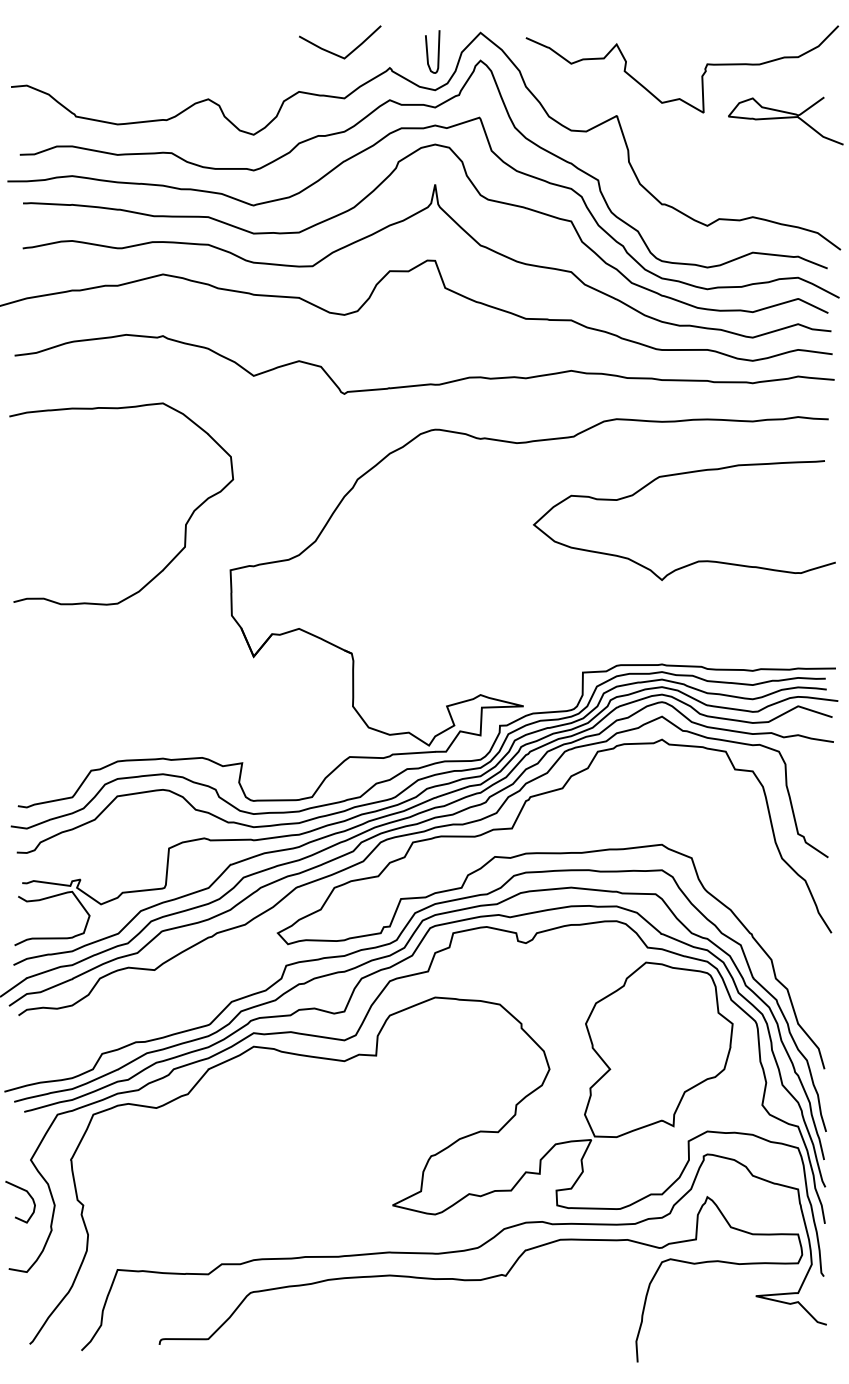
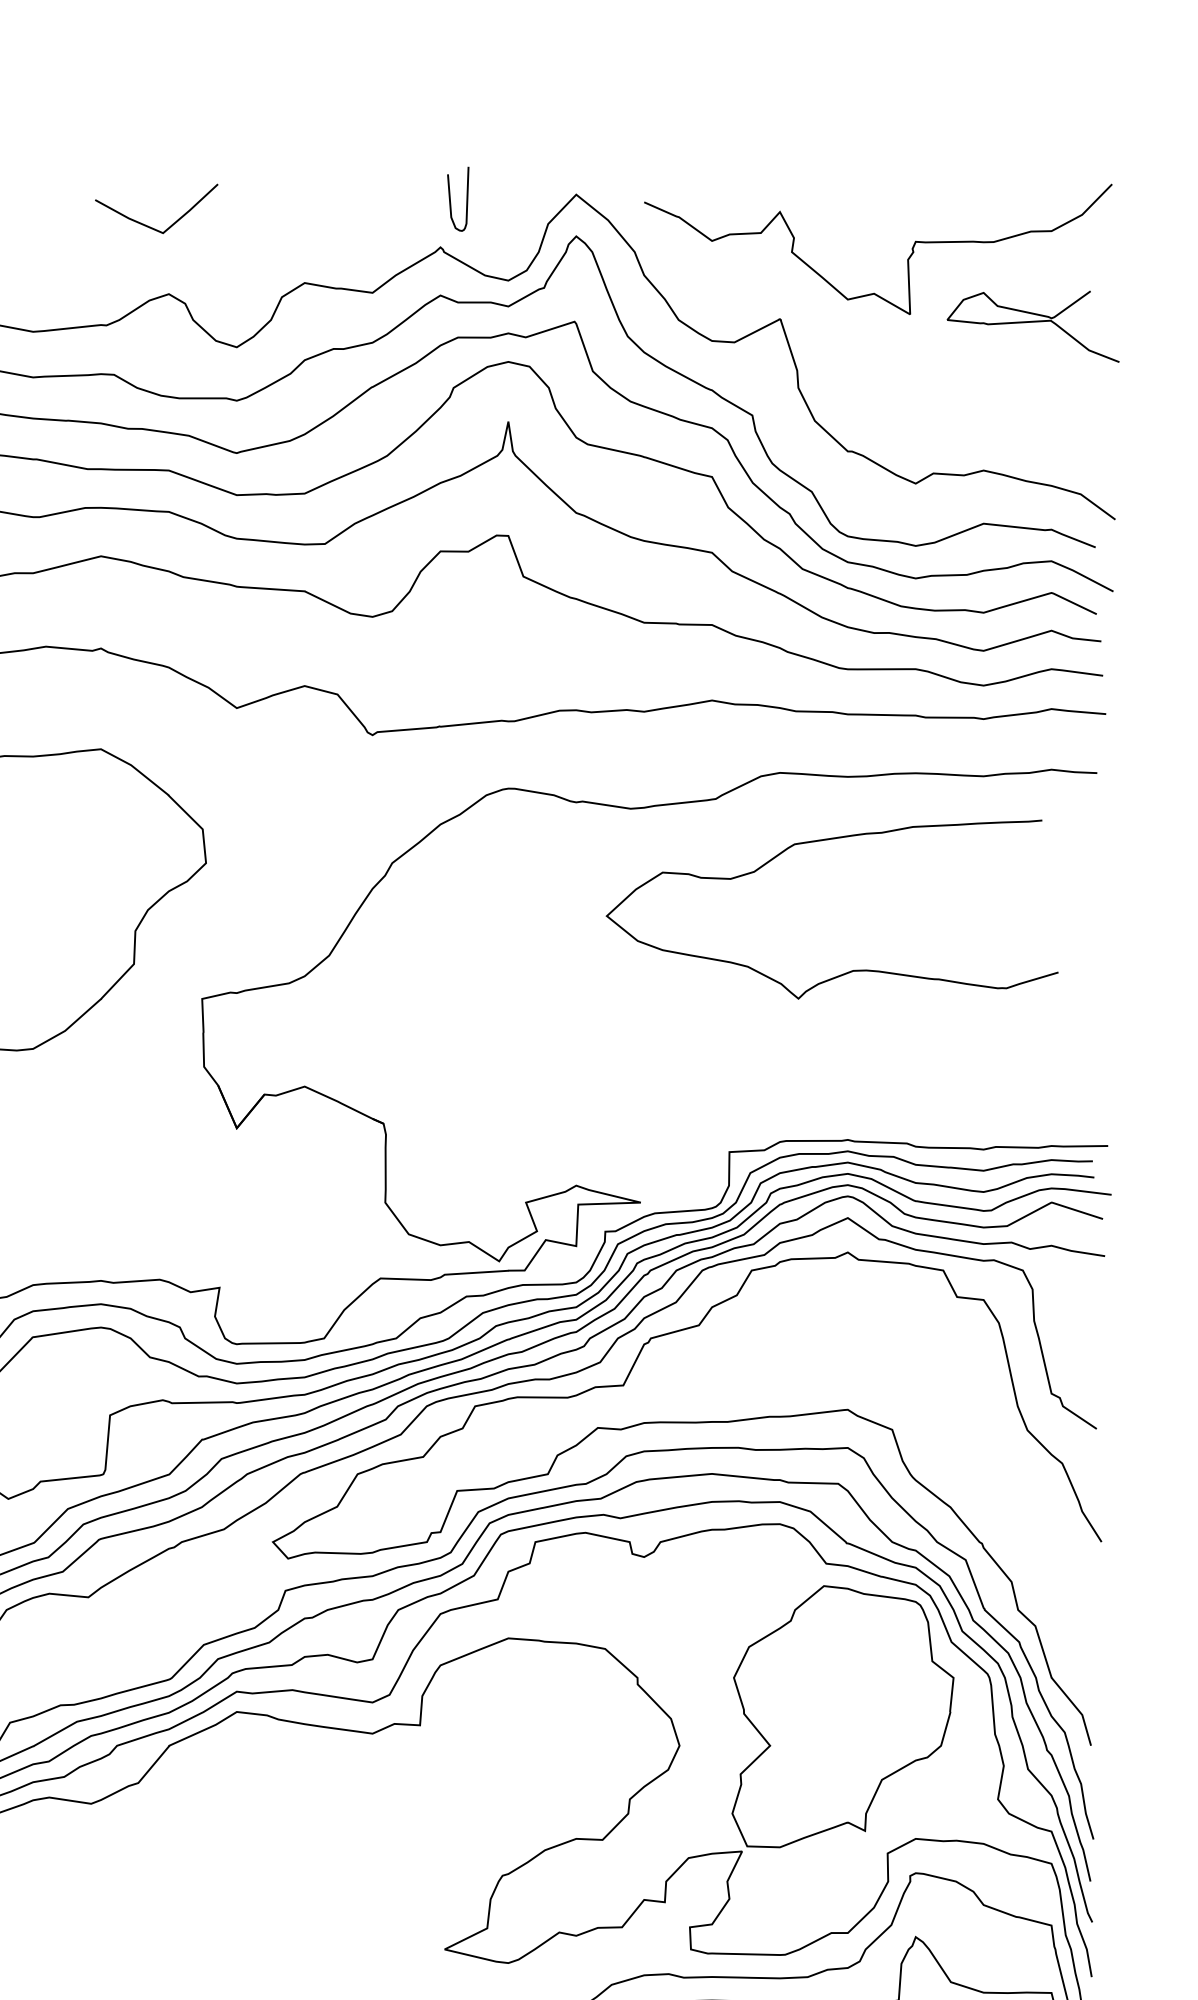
curve: (428, 52) -> (451, 200), moved
curve: (335, 53) -> (149, 225), moved
curve: (698, 560) -> (853, 969), moved

